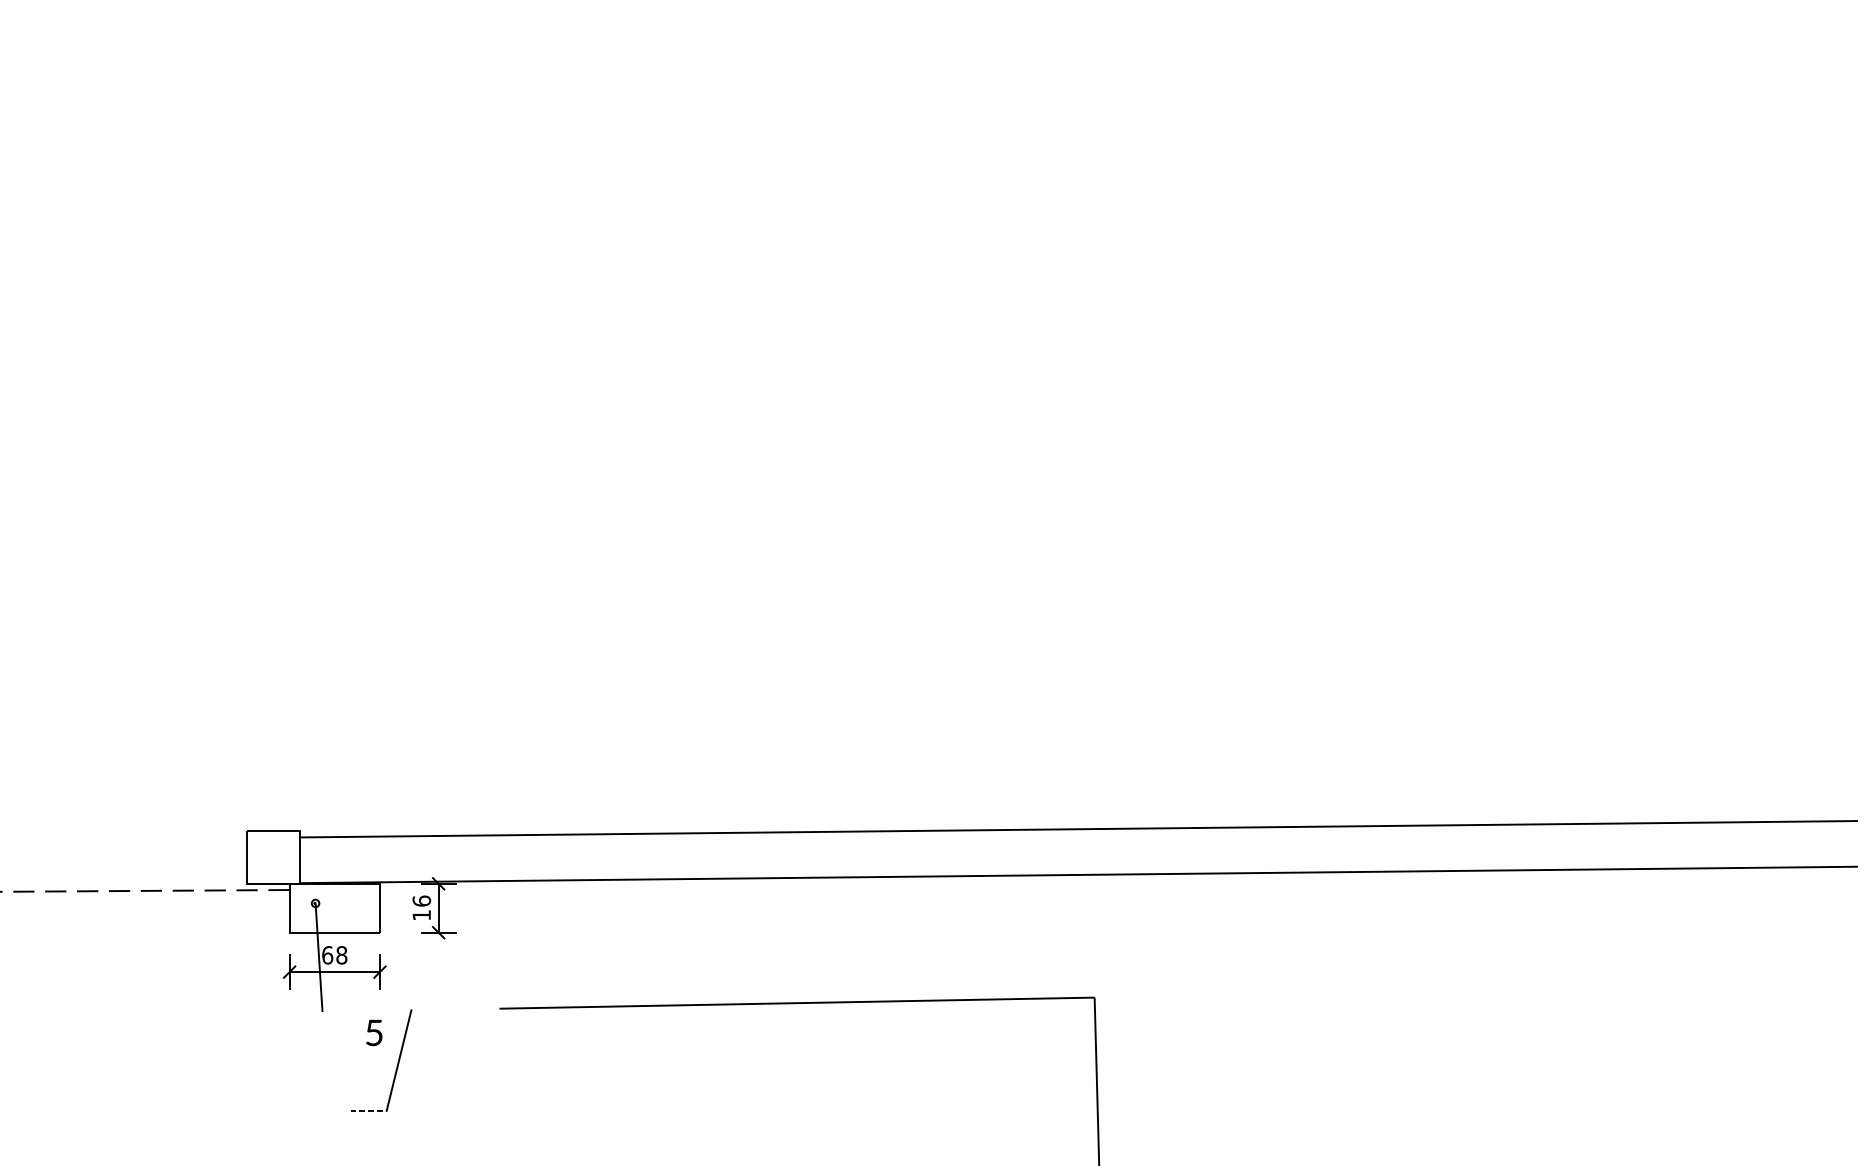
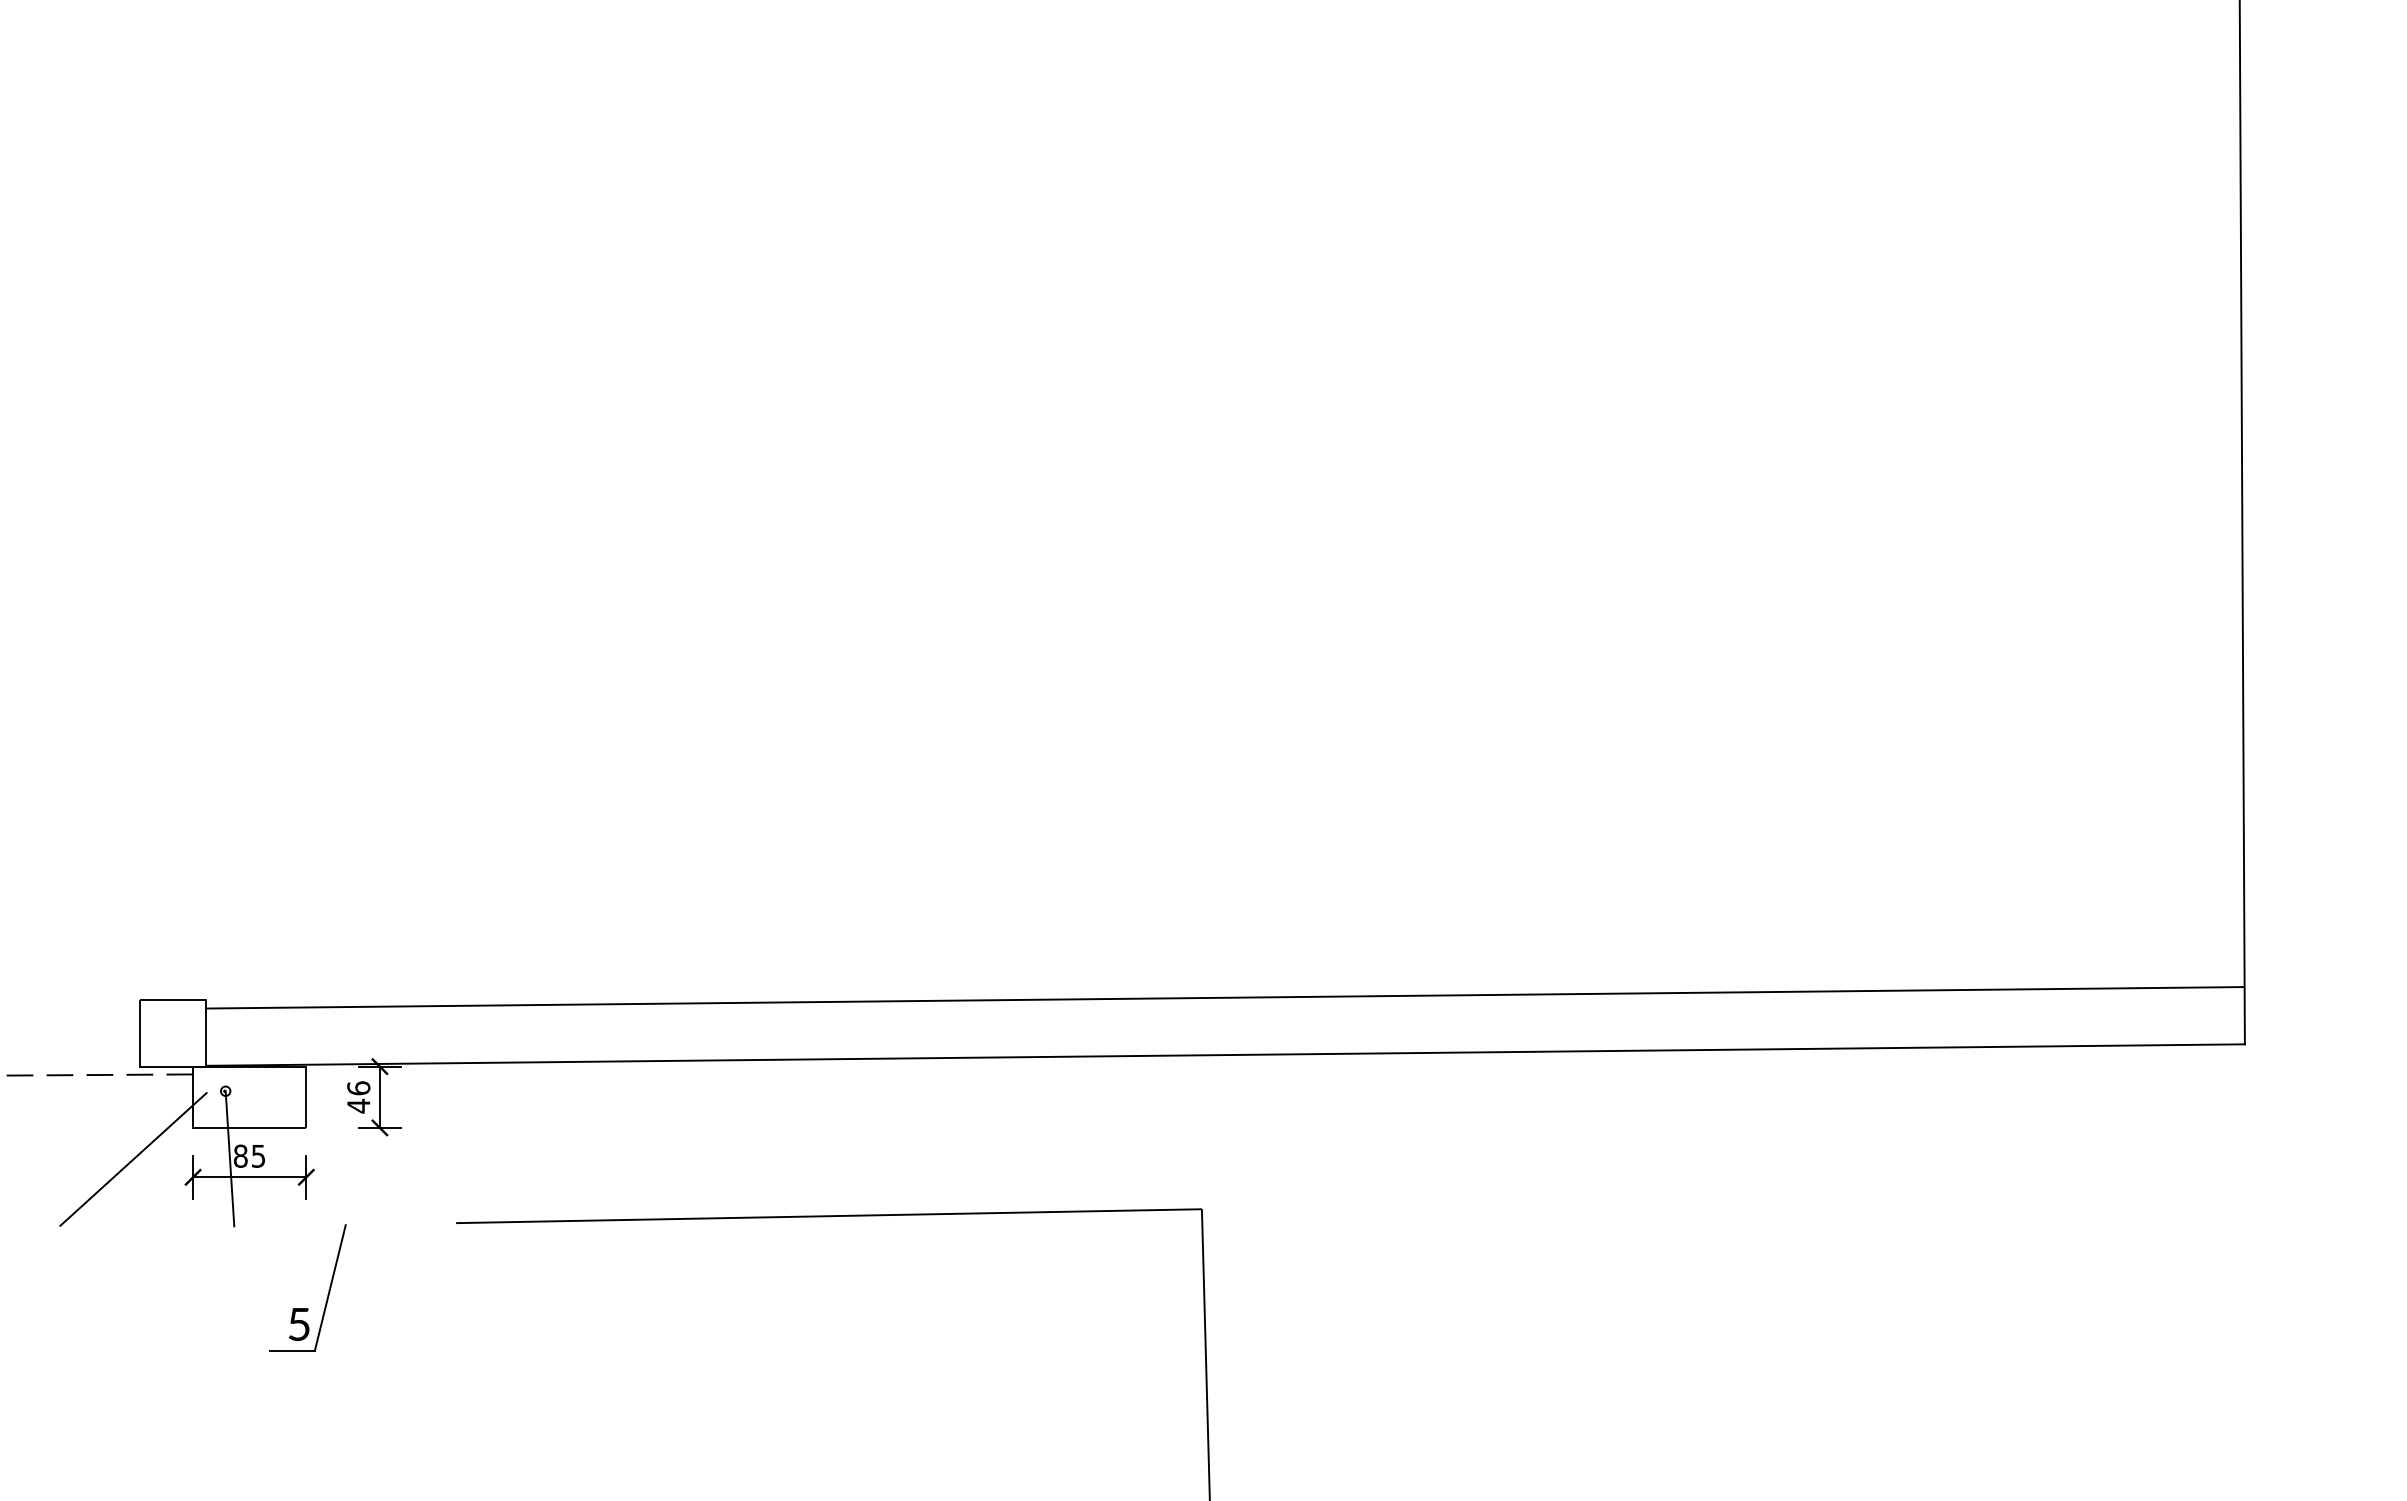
text: (421, 914) -> (358, 1105), 16 -> 46
text: (334, 954) -> (249, 1155), 68 -> 85
line: (242, 957) -> (133, 1159), added
text: (374, 1032) -> (299, 1324), moved
line: (368, 1110) -> (292, 1350), dashed -> solid

